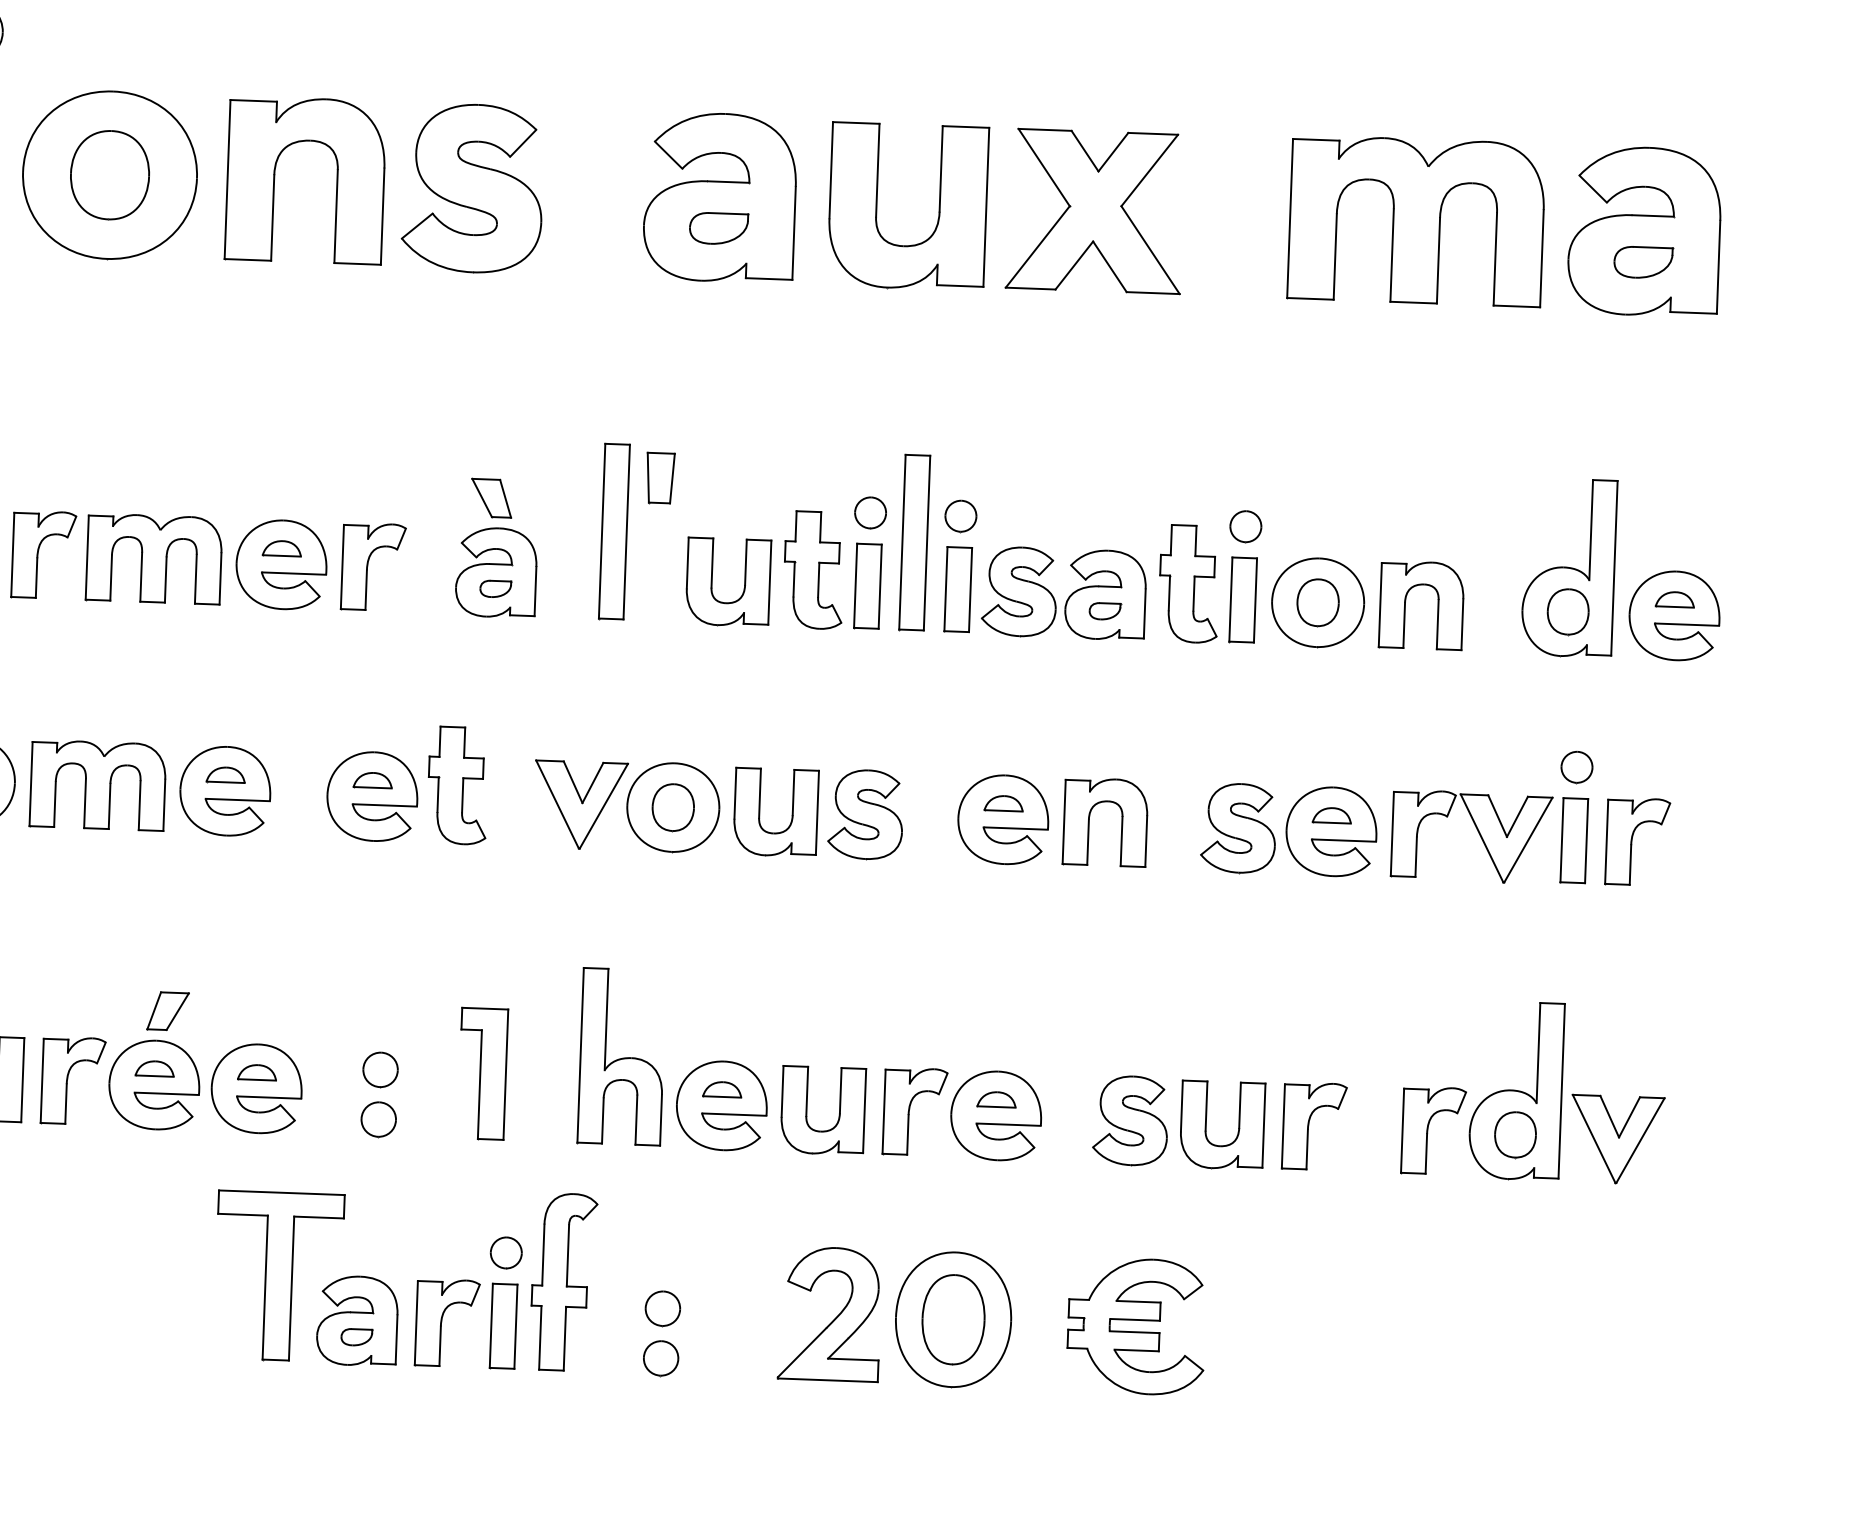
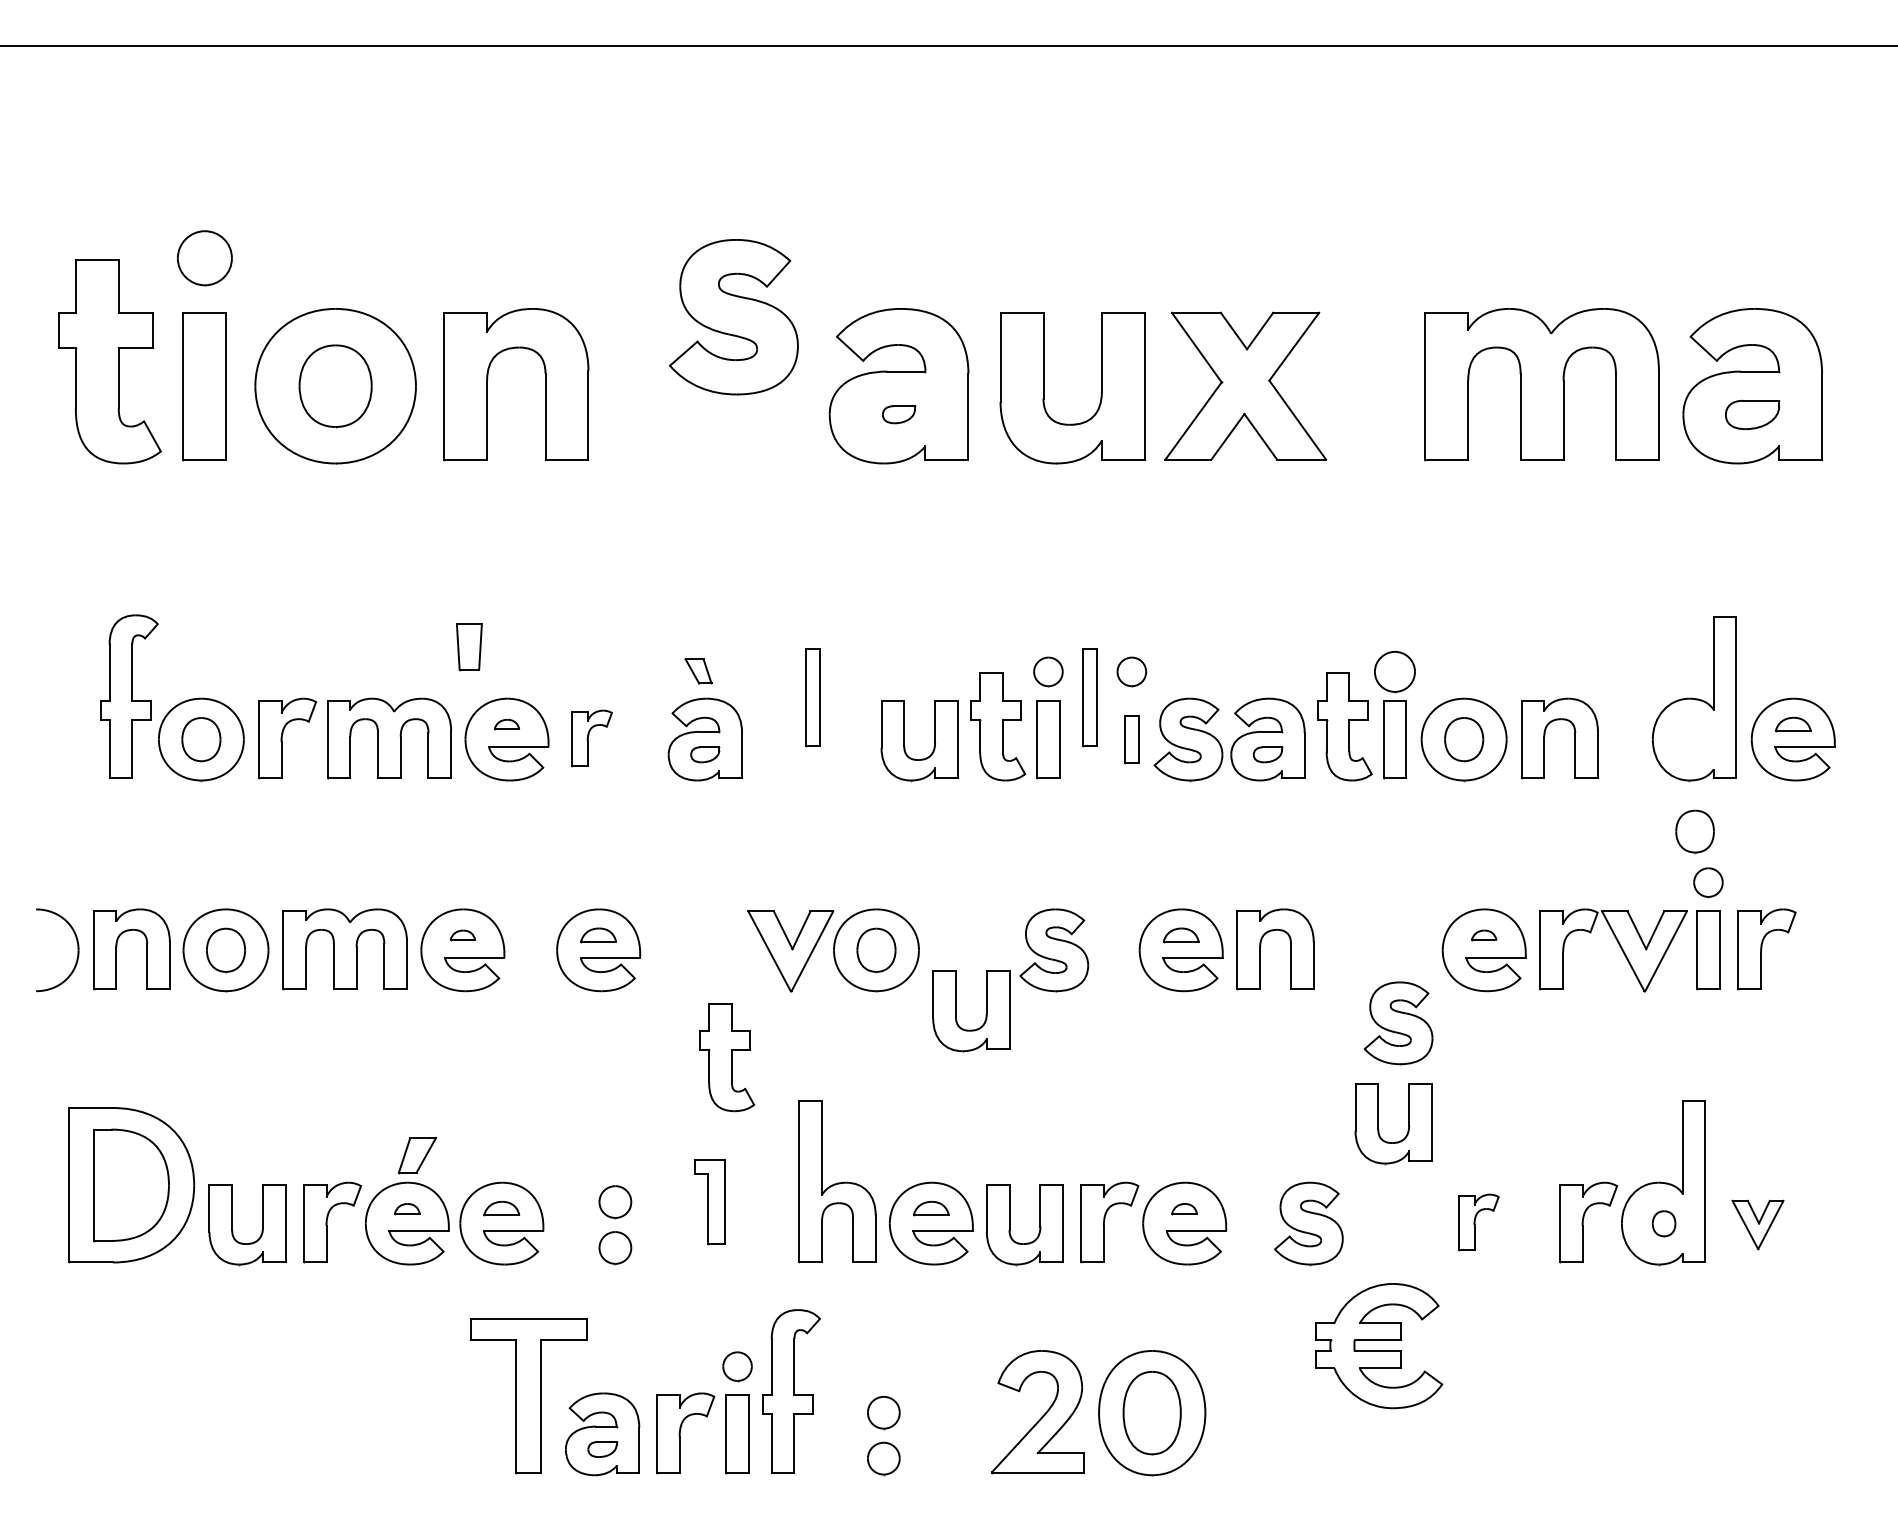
part: (472, 188) -> (733, 317), moved
part: (718, 228) -> (898, 414), size x0.6
part: (660, 478) -> (469, 647), moved
part: (491, 498) -> (698, 671), size x0.7
part: (1245, 526) -> (1394, 671), size x1.4
part: (614, 531) -> (812, 697), size x0.6
part: (915, 542) -> (1090, 697), size x0.6
part: (281, 548) -> (506, 724), size x0.7
part: (373, 566) -> (591, 738), size x0.7
part: (957, 589) -> (1131, 739), size x0.6
part: (1567, 611) -> (1694, 831), moved
part: (225, 775) -> (462, 935), size x0.7
part: (458, 785) -> (727, 1057), moved
part: (1331, 815) -> (1483, 935), size x0.7
part: (791, 816) -> (985, 1014), moved
part: (1238, 828) -> (1398, 1023), moved
part: (155, 1068) -> (407, 1208), size x0.7
part: (482, 1074) -> (709, 1202), size x0.7
part: (996, 1099) -> (1184, 1208), size x0.7
part: (1314, 1126) -> (1478, 1222), size x0.7
part: (1206, 1131) -> (1379, 1129), moved
part: (1514, 1134) -> (1663, 1223), size x0.6
part: (1616, 1139) -> (1757, 1224), size x0.6
part: (1136, 1326) -> (1379, 1346), moved

